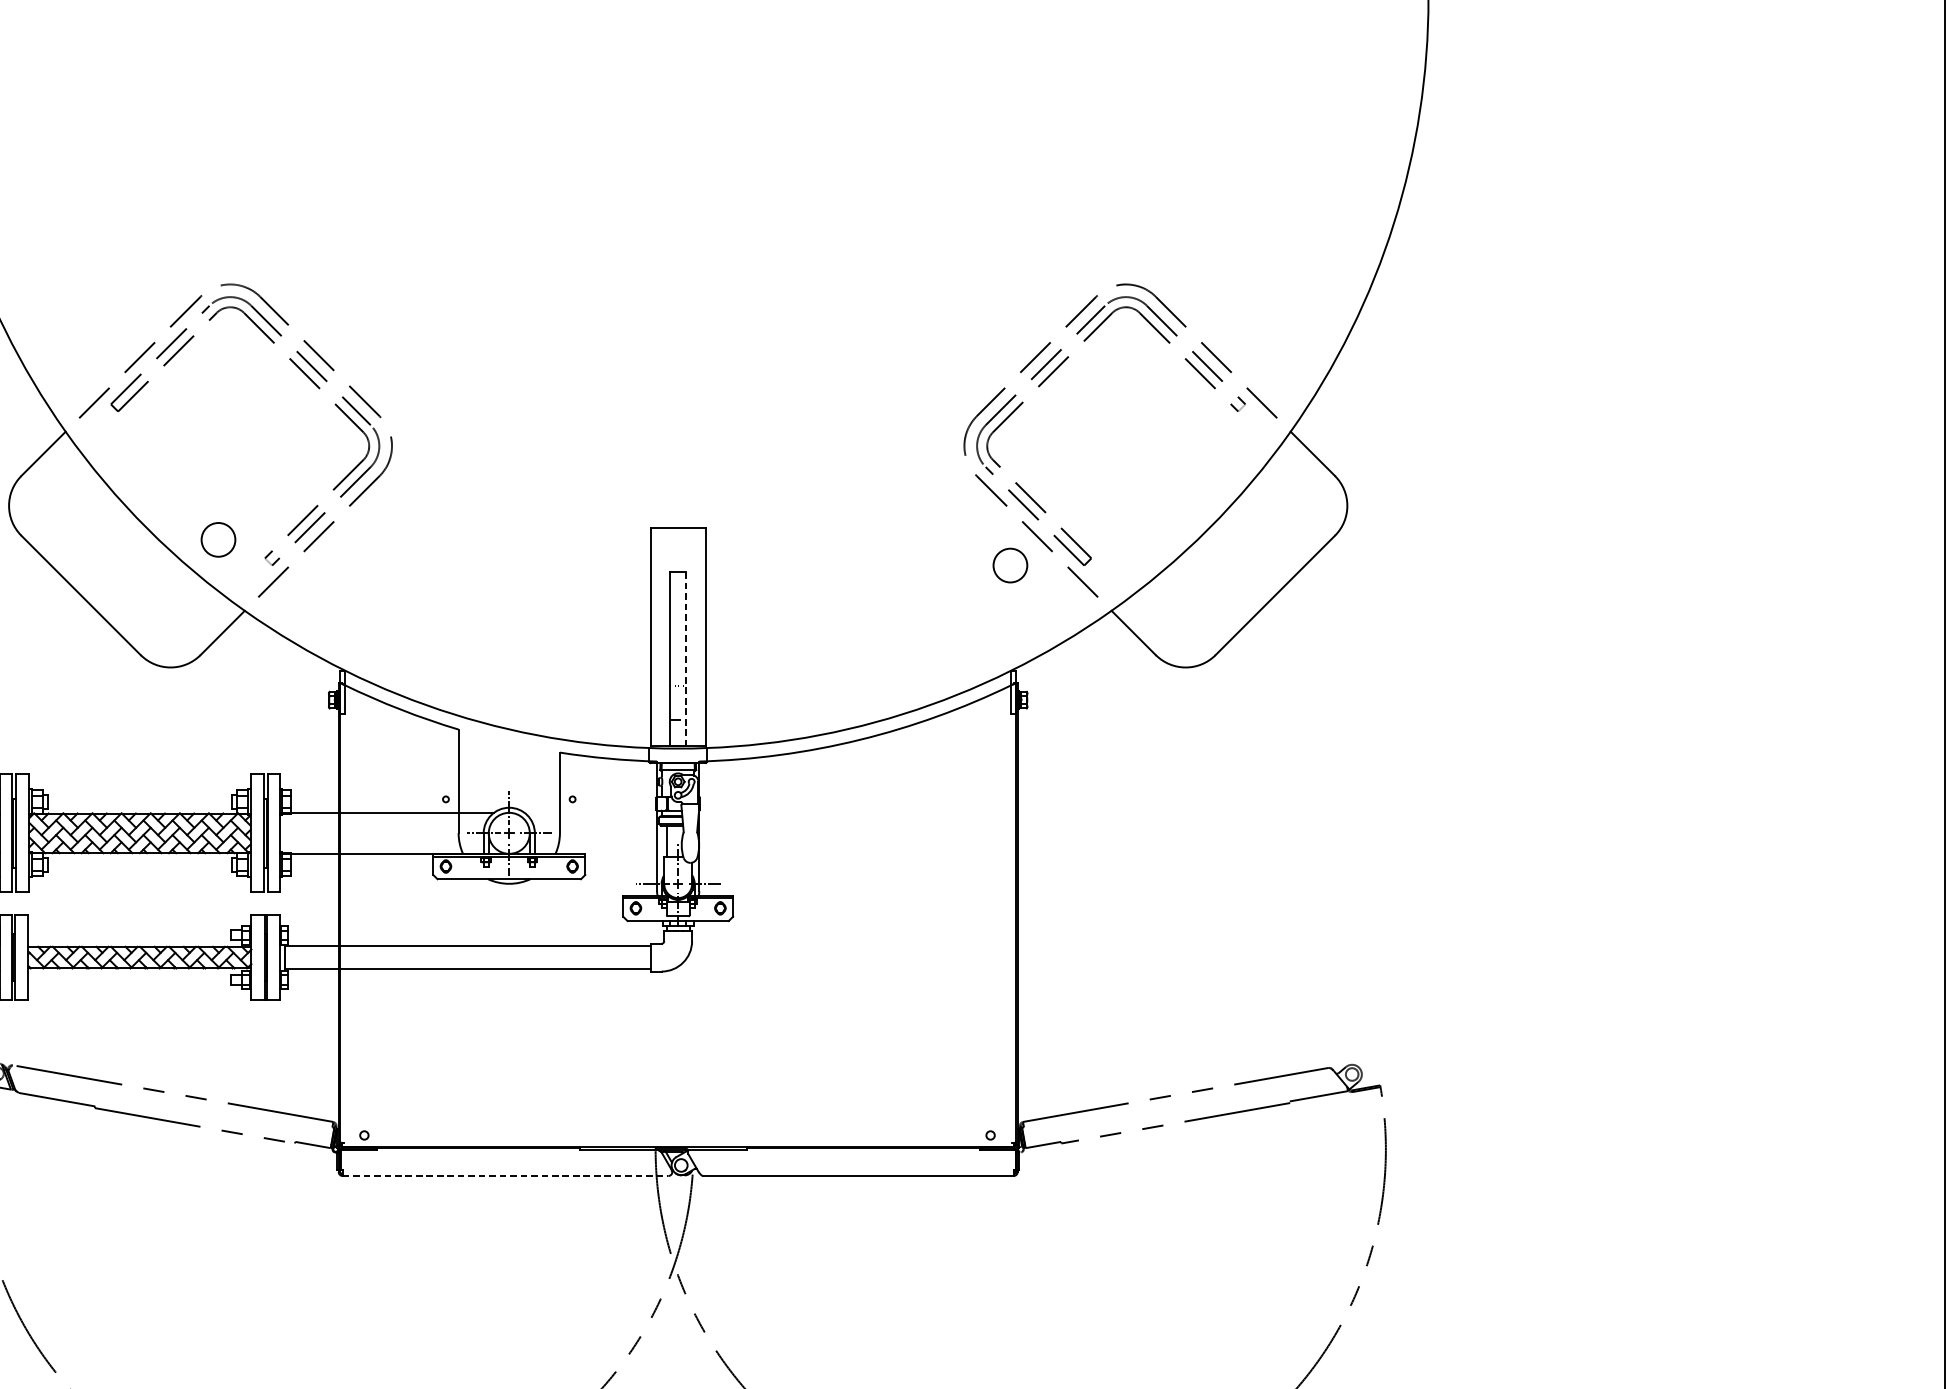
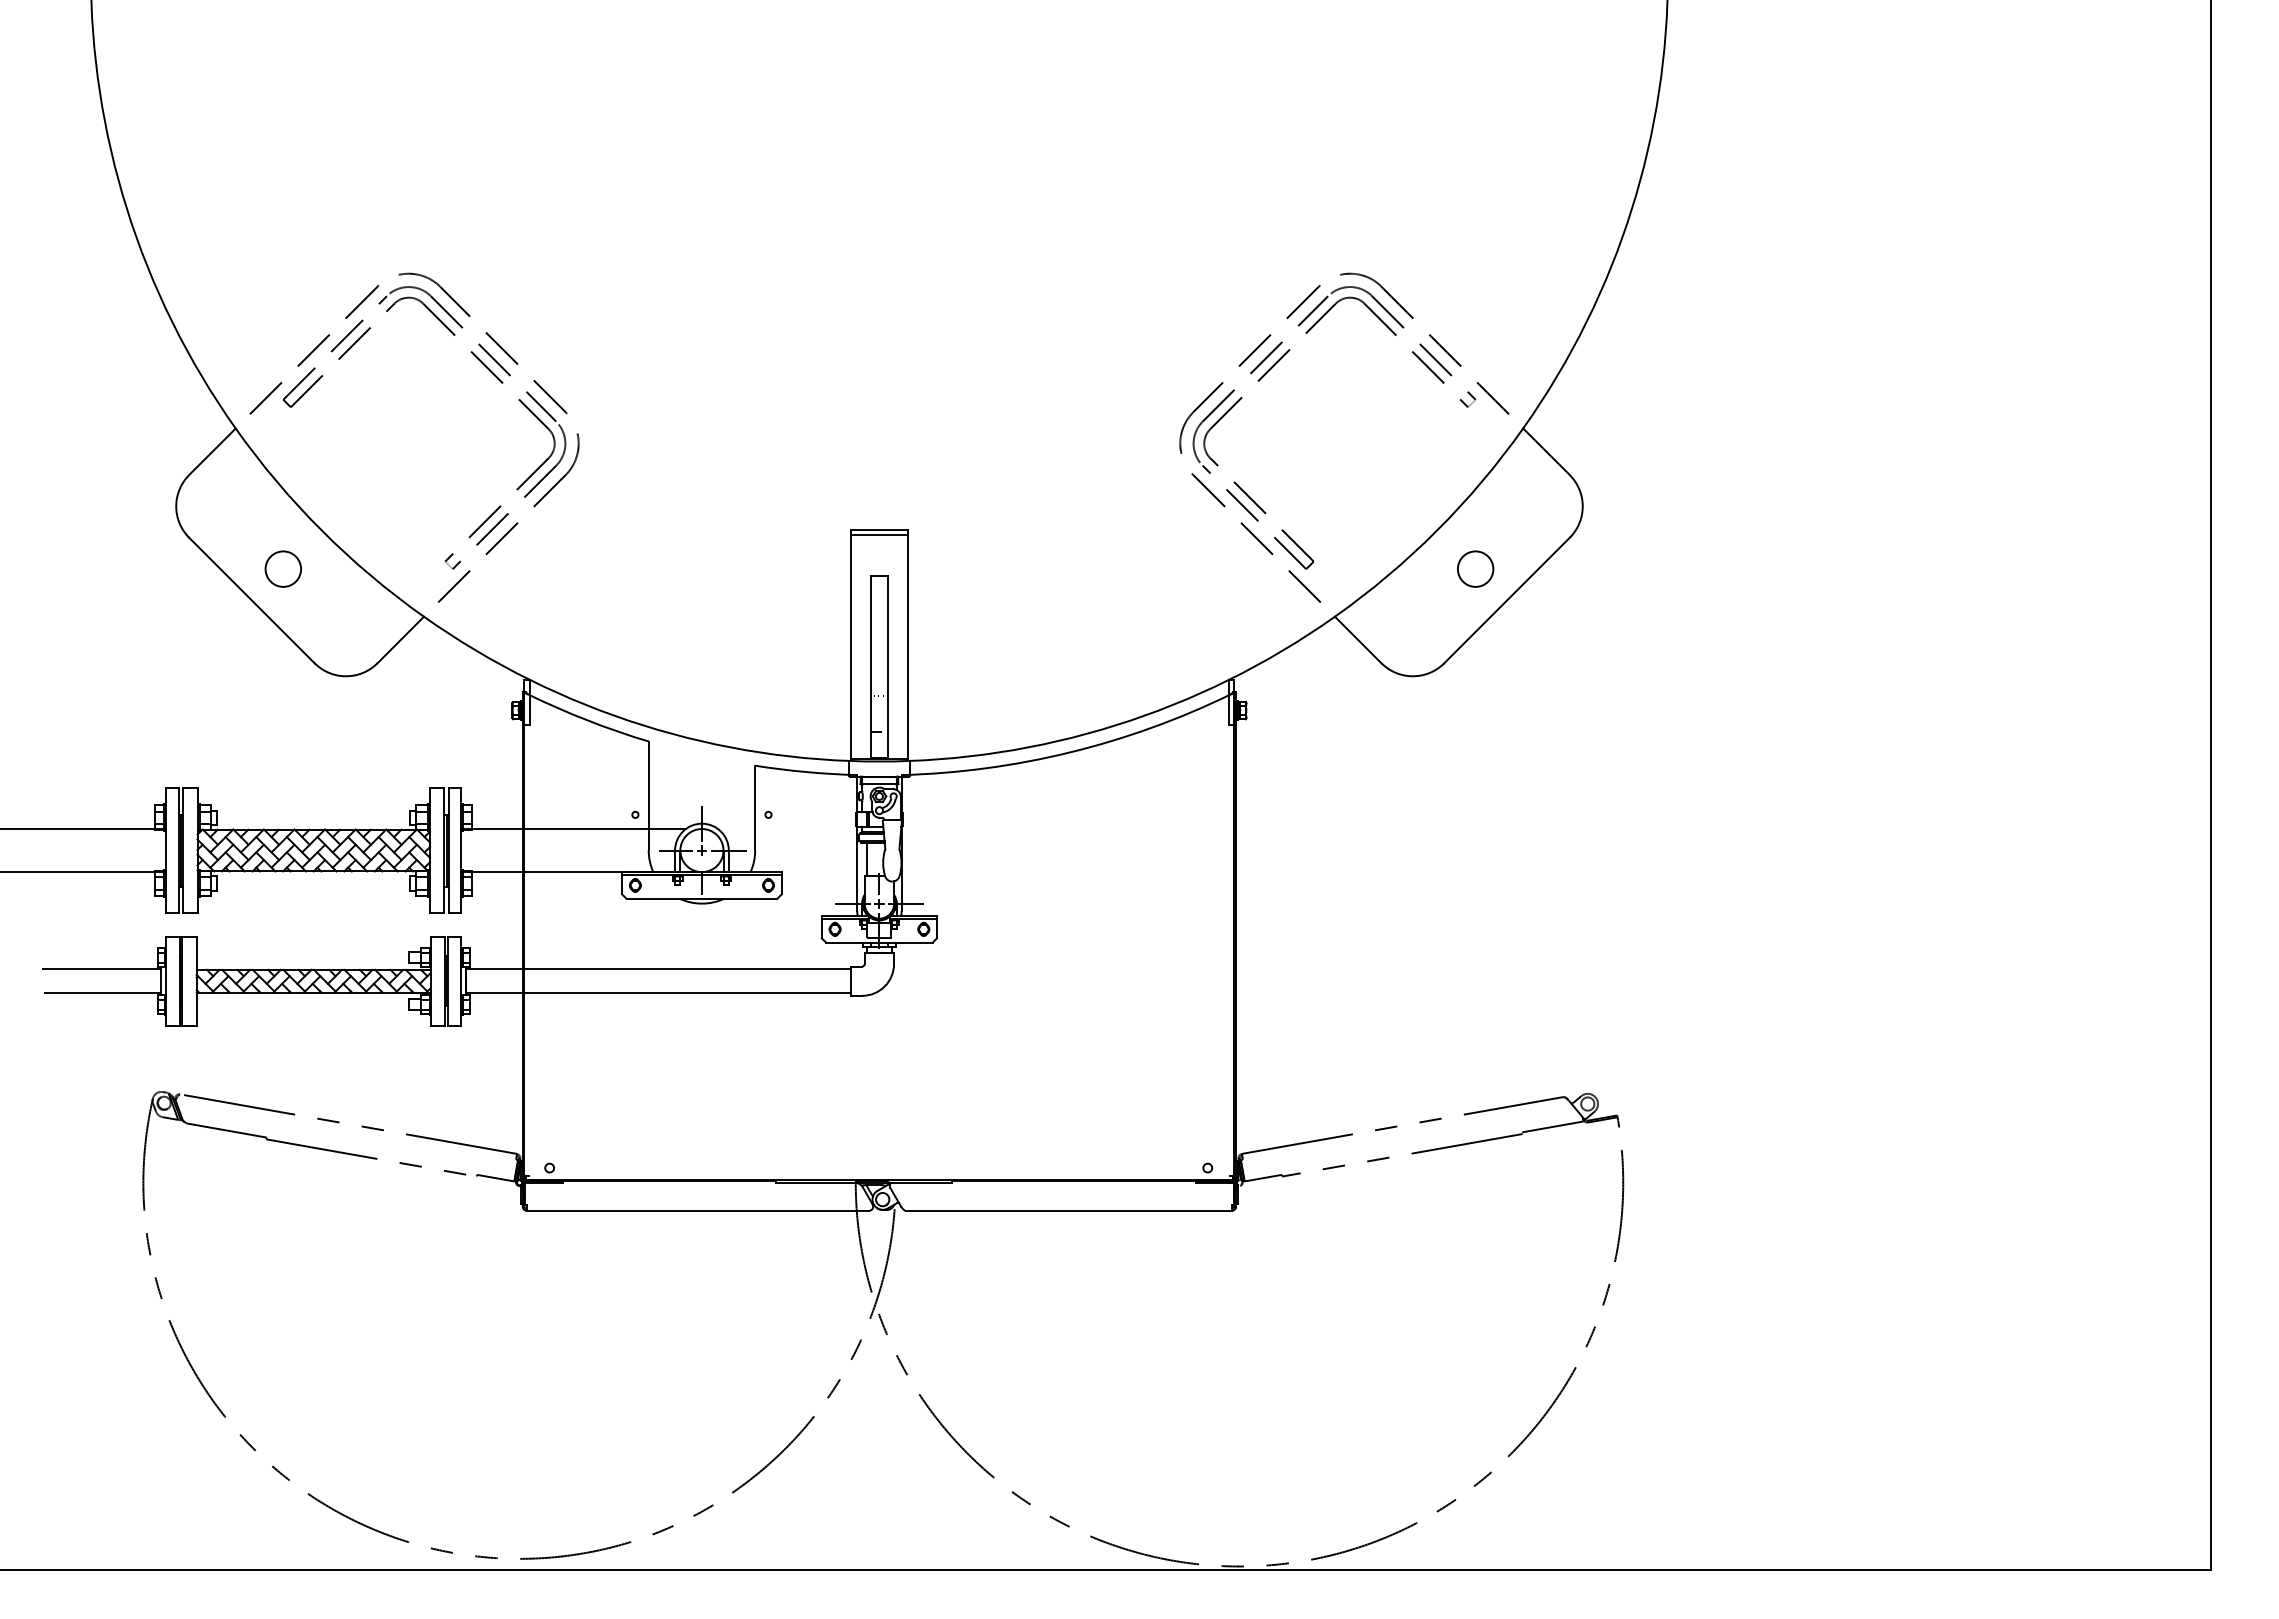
line: (678, 532) -> (879, 534), added
circle: (217, 539) -> (282, 568), moved
circle: (1010, 564) -> (1475, 568), moved
line: (685, 659) -> (887, 667), dashed -> solid
line: (506, 1175) -> (698, 1210), dashed -> solid

